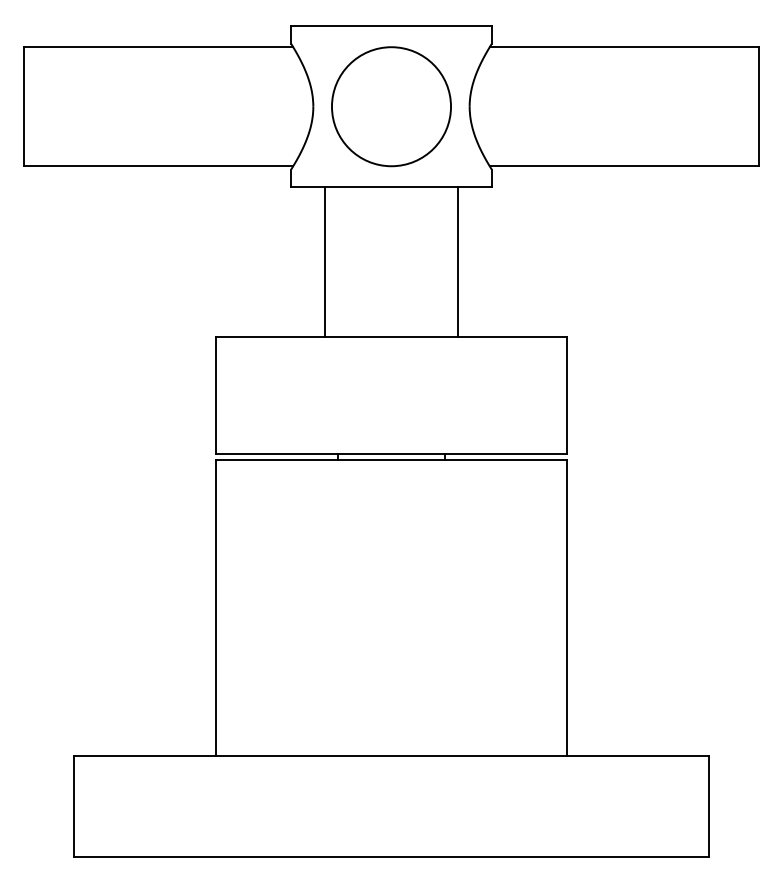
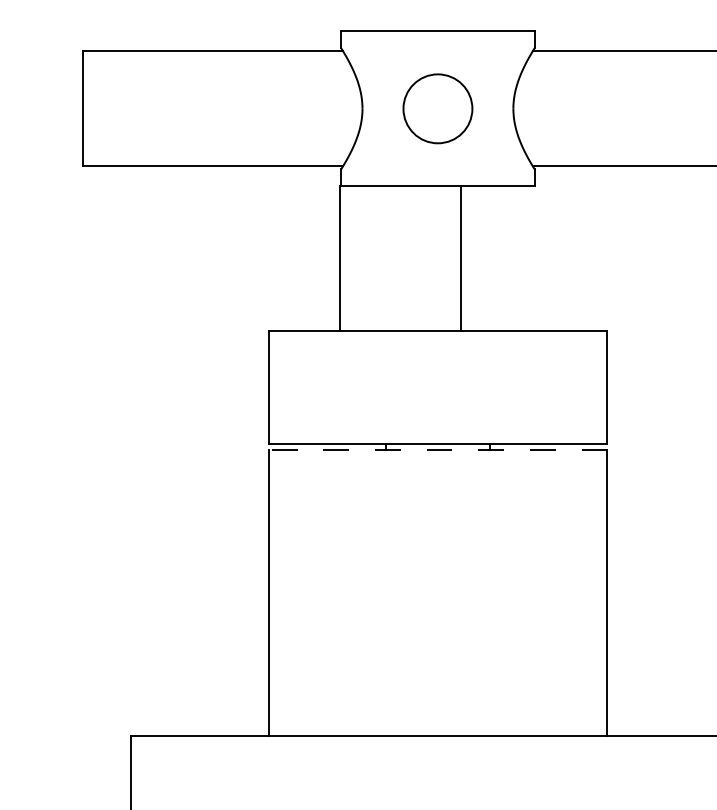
circle: (391, 106) -> (437, 108), size x0.6
line: (324, 261) -> (339, 258), moved
line: (458, 261) -> (461, 258), moved
line: (391, 459) -> (437, 449), solid -> dashed

